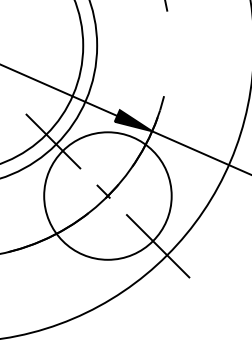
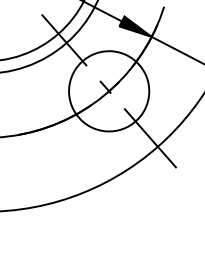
circle: (107, 195) -> (108, 90), size x0.71

